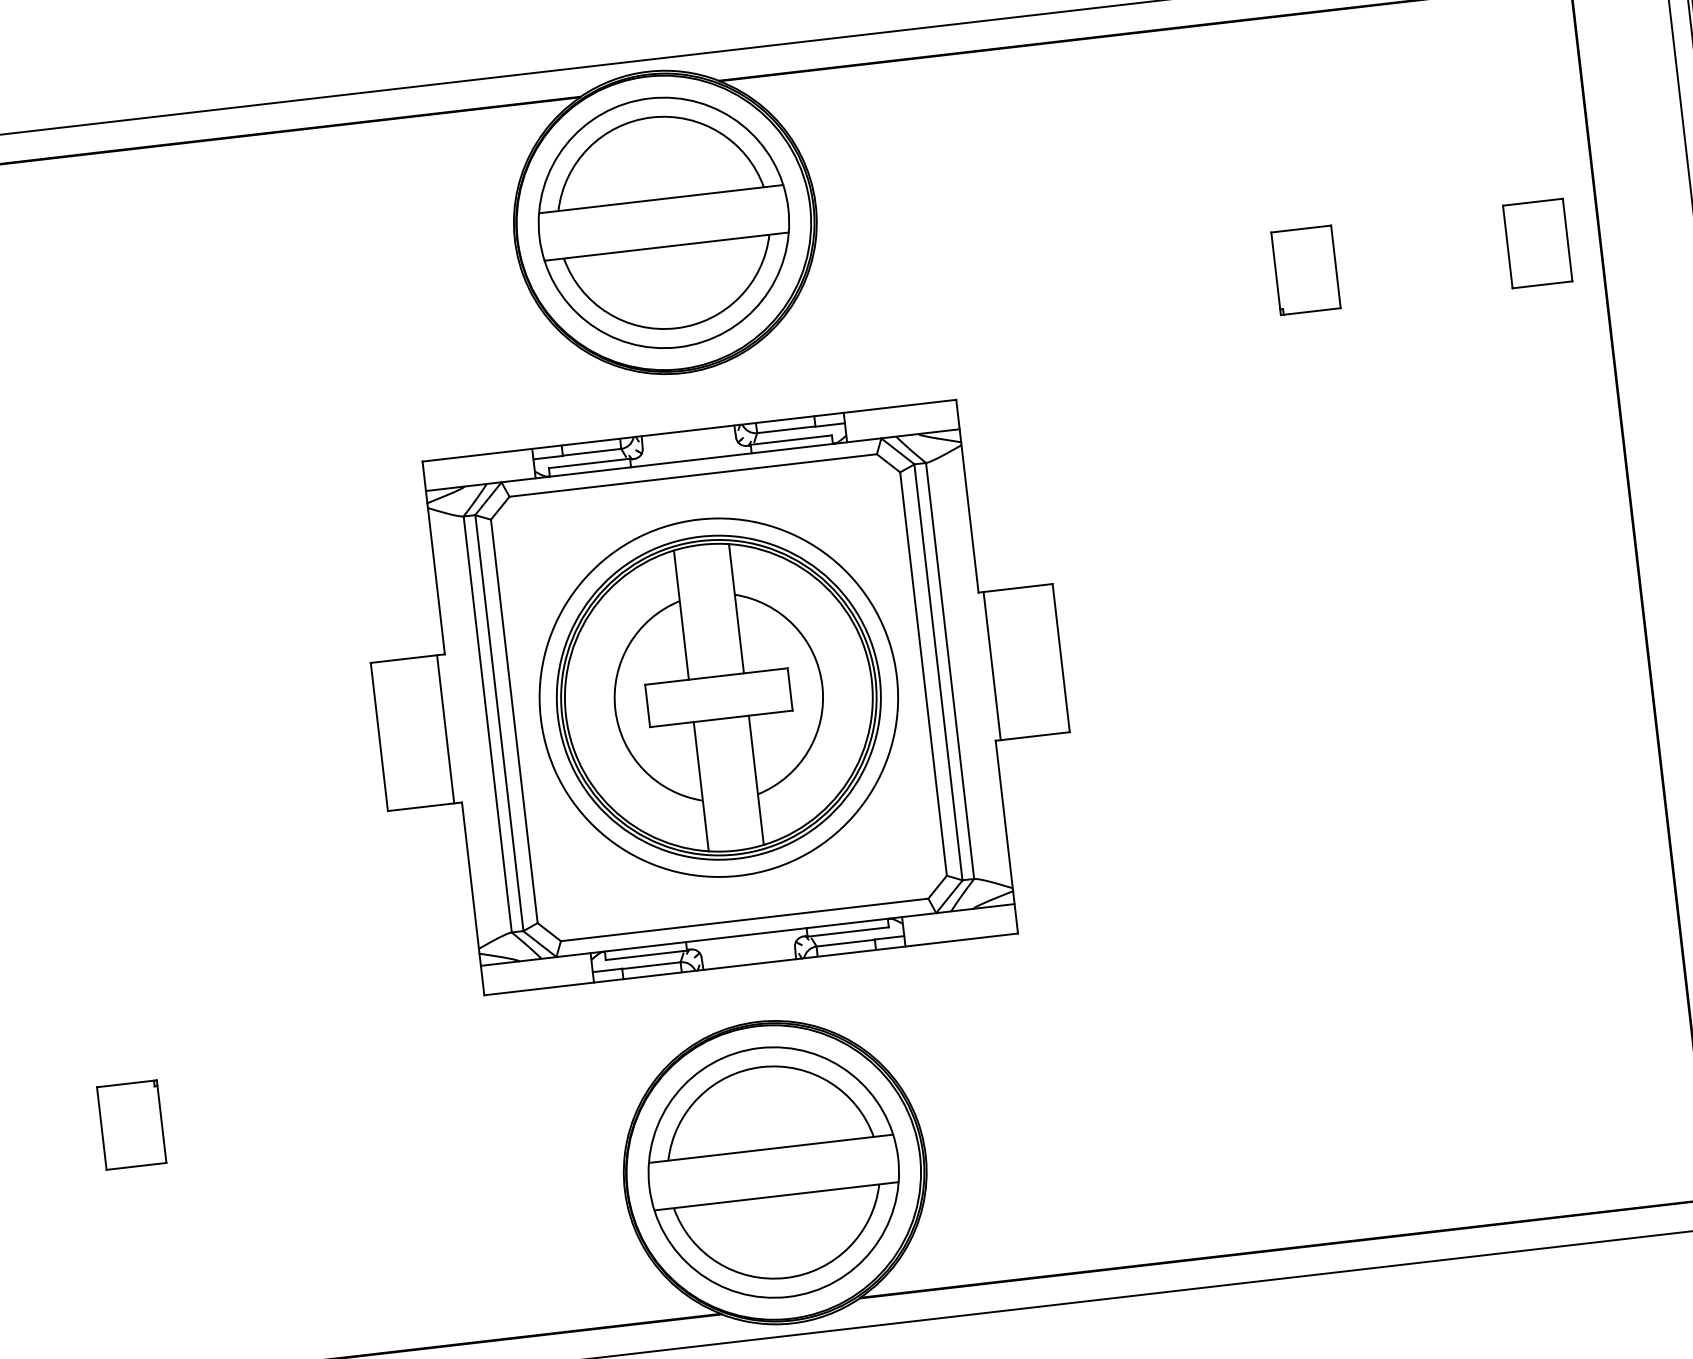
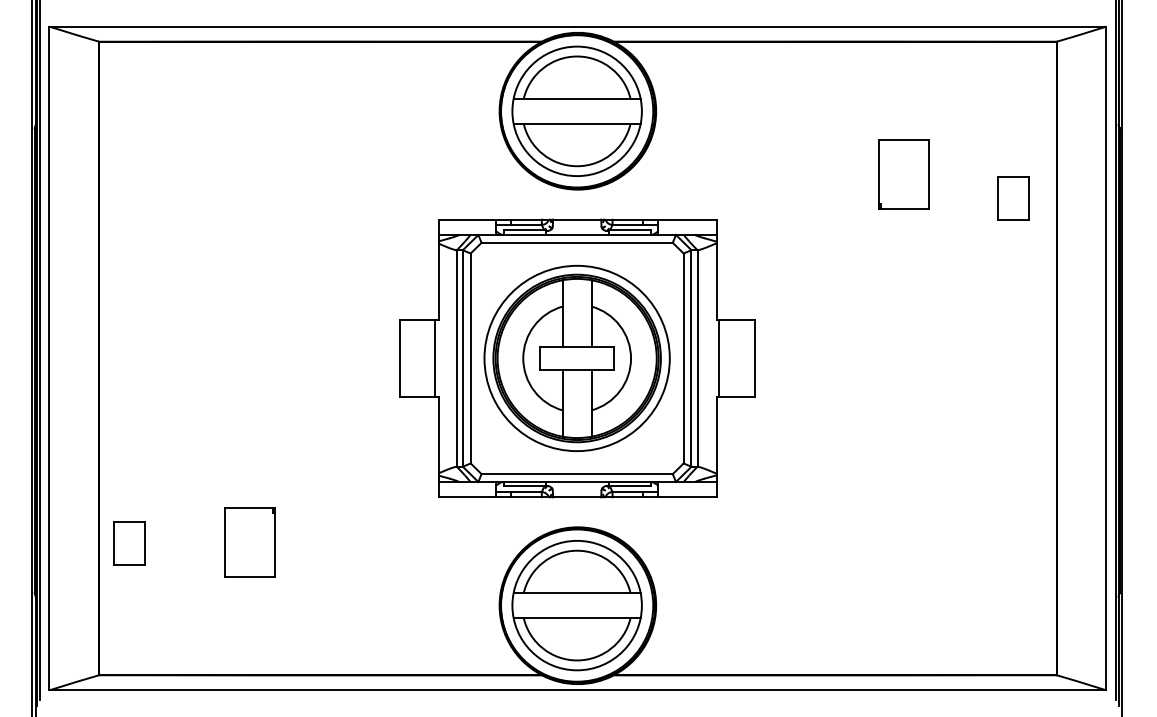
part: (1537, 242) -> (1013, 198), moved
part: (1306, 269) -> (904, 173), size x1.6
part: (132, 1125) -> (250, 543), size x1.6

